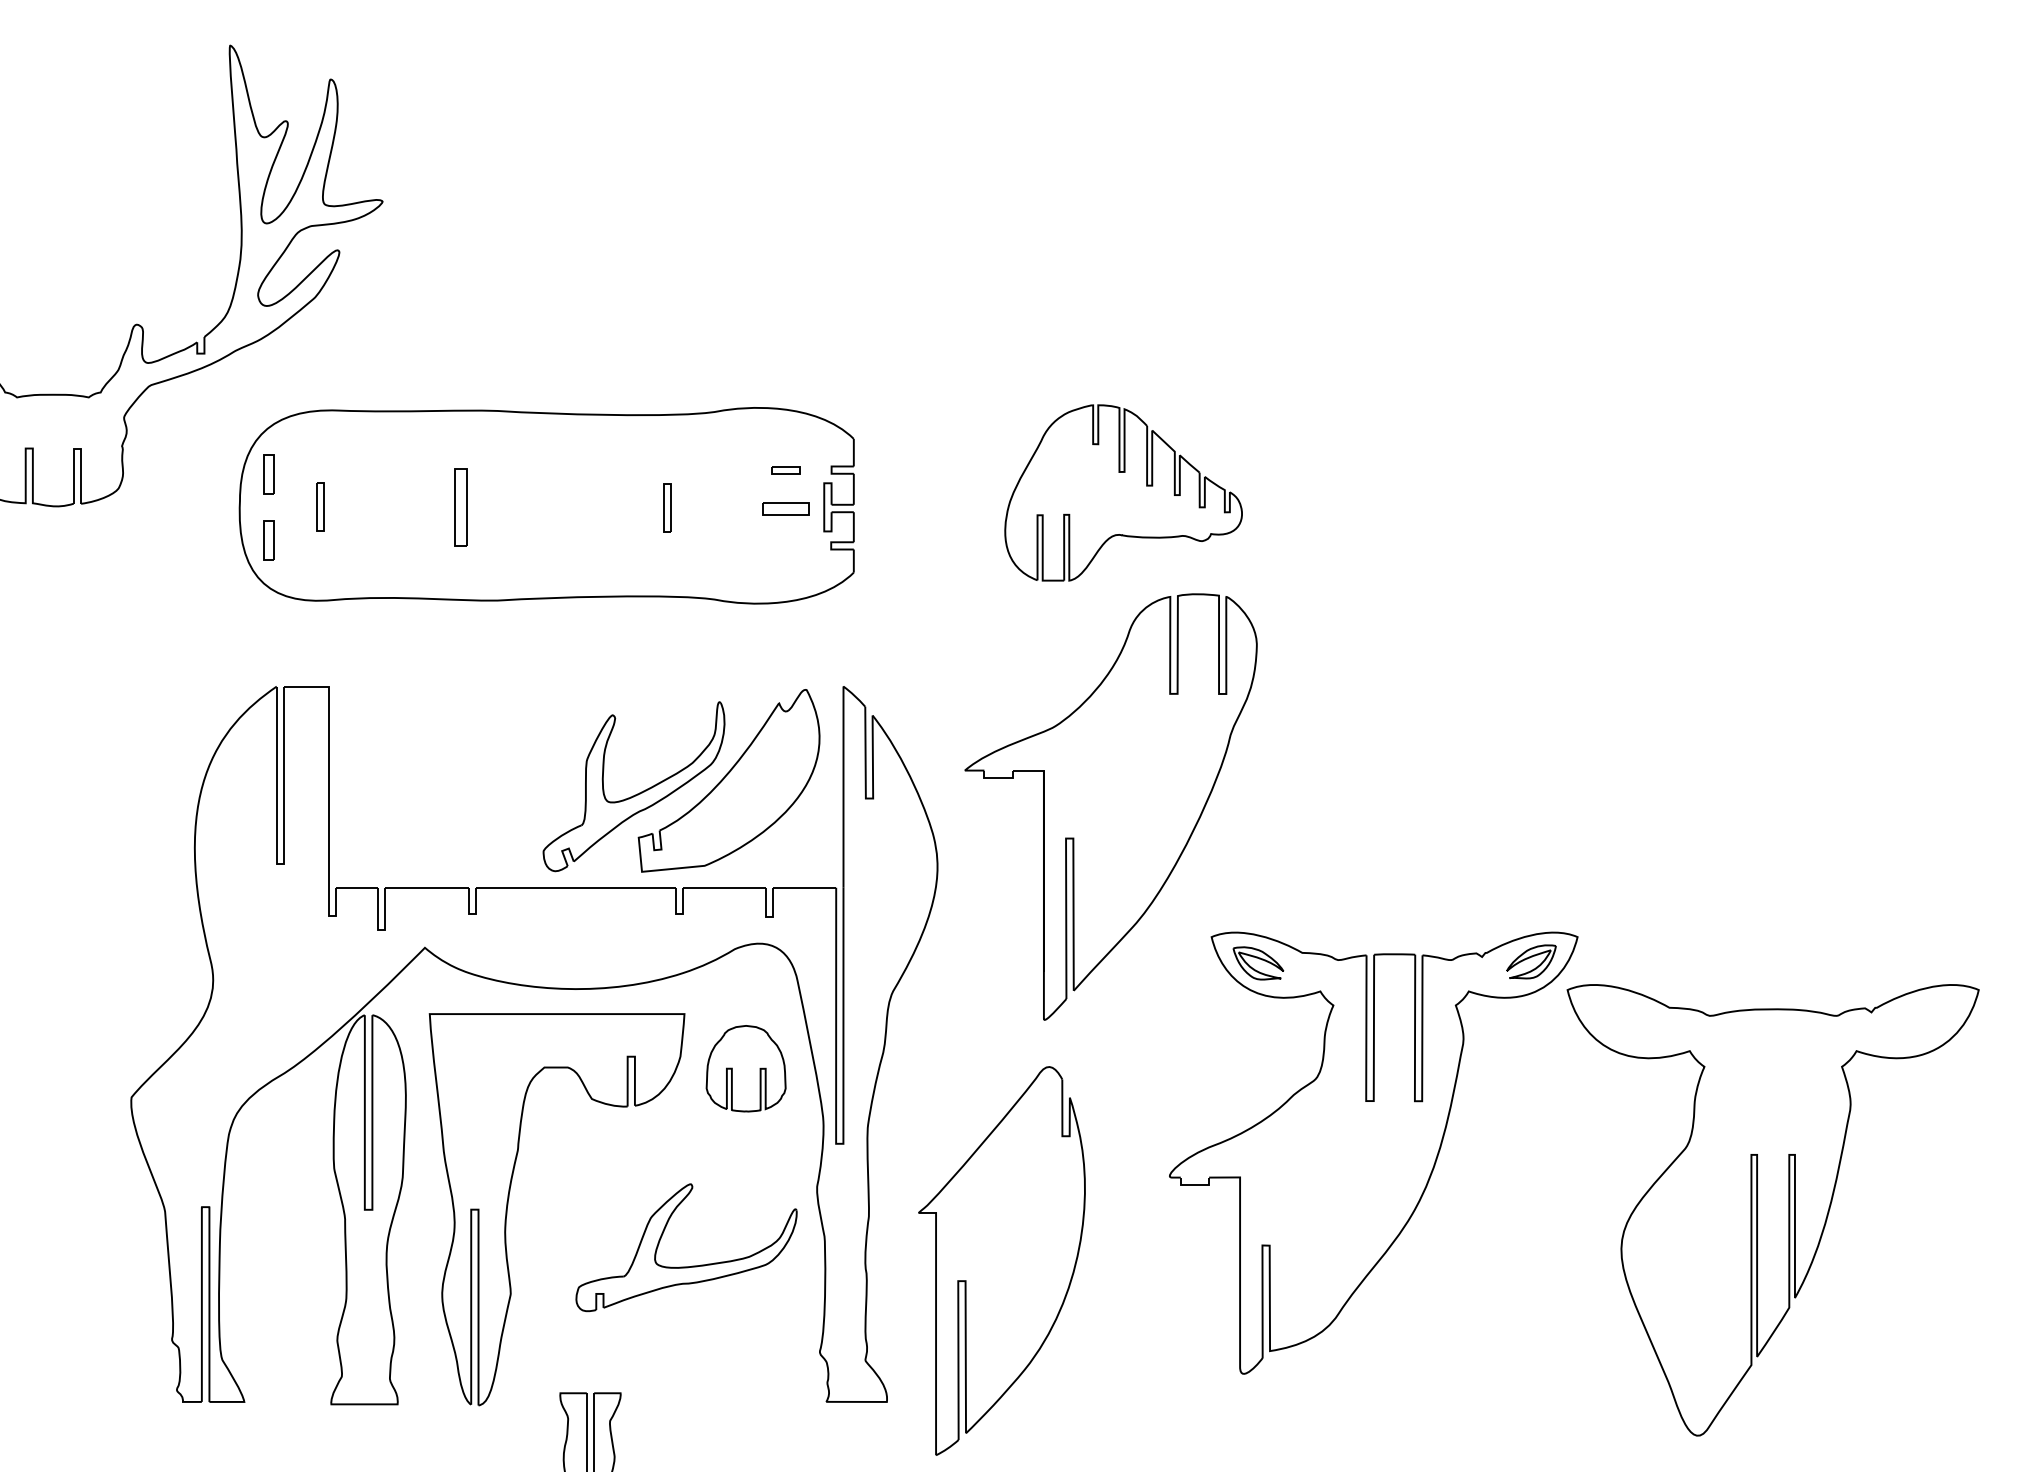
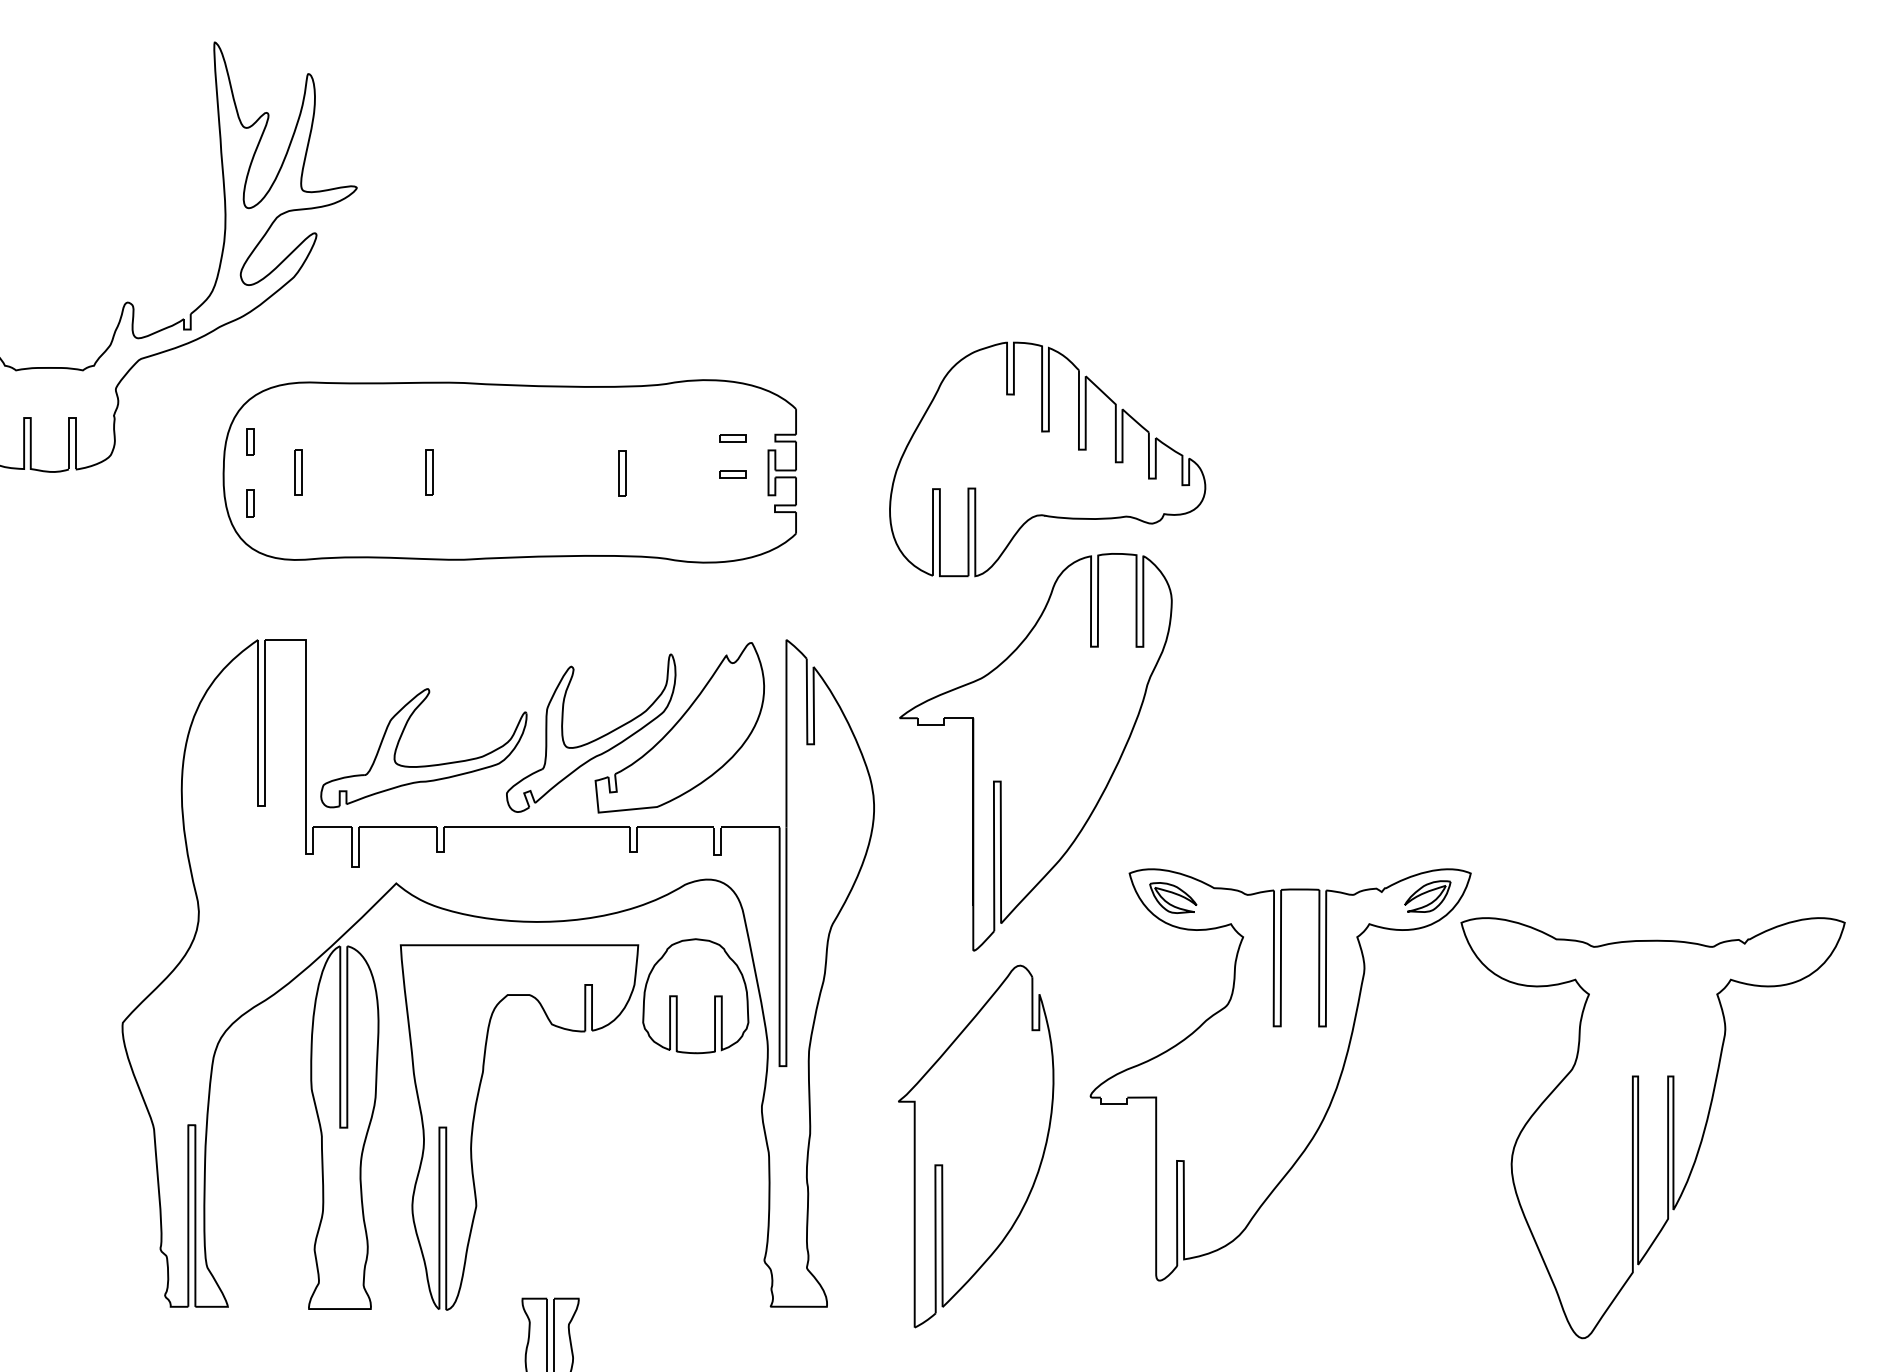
part: (268, 474) -> (250, 442), size x0.71
part: (1123, 492) -> (1047, 459), size x1.43
part: (460, 506) -> (429, 472), size x0.62
part: (785, 508) -> (732, 473), size x0.62
part: (268, 540) -> (250, 503), size x0.71
part: (745, 1068) -> (695, 995), size x1.43
part: (1001, 1260) -> (975, 1146), moved
part: (692, 1265) -> (429, 764), moved

